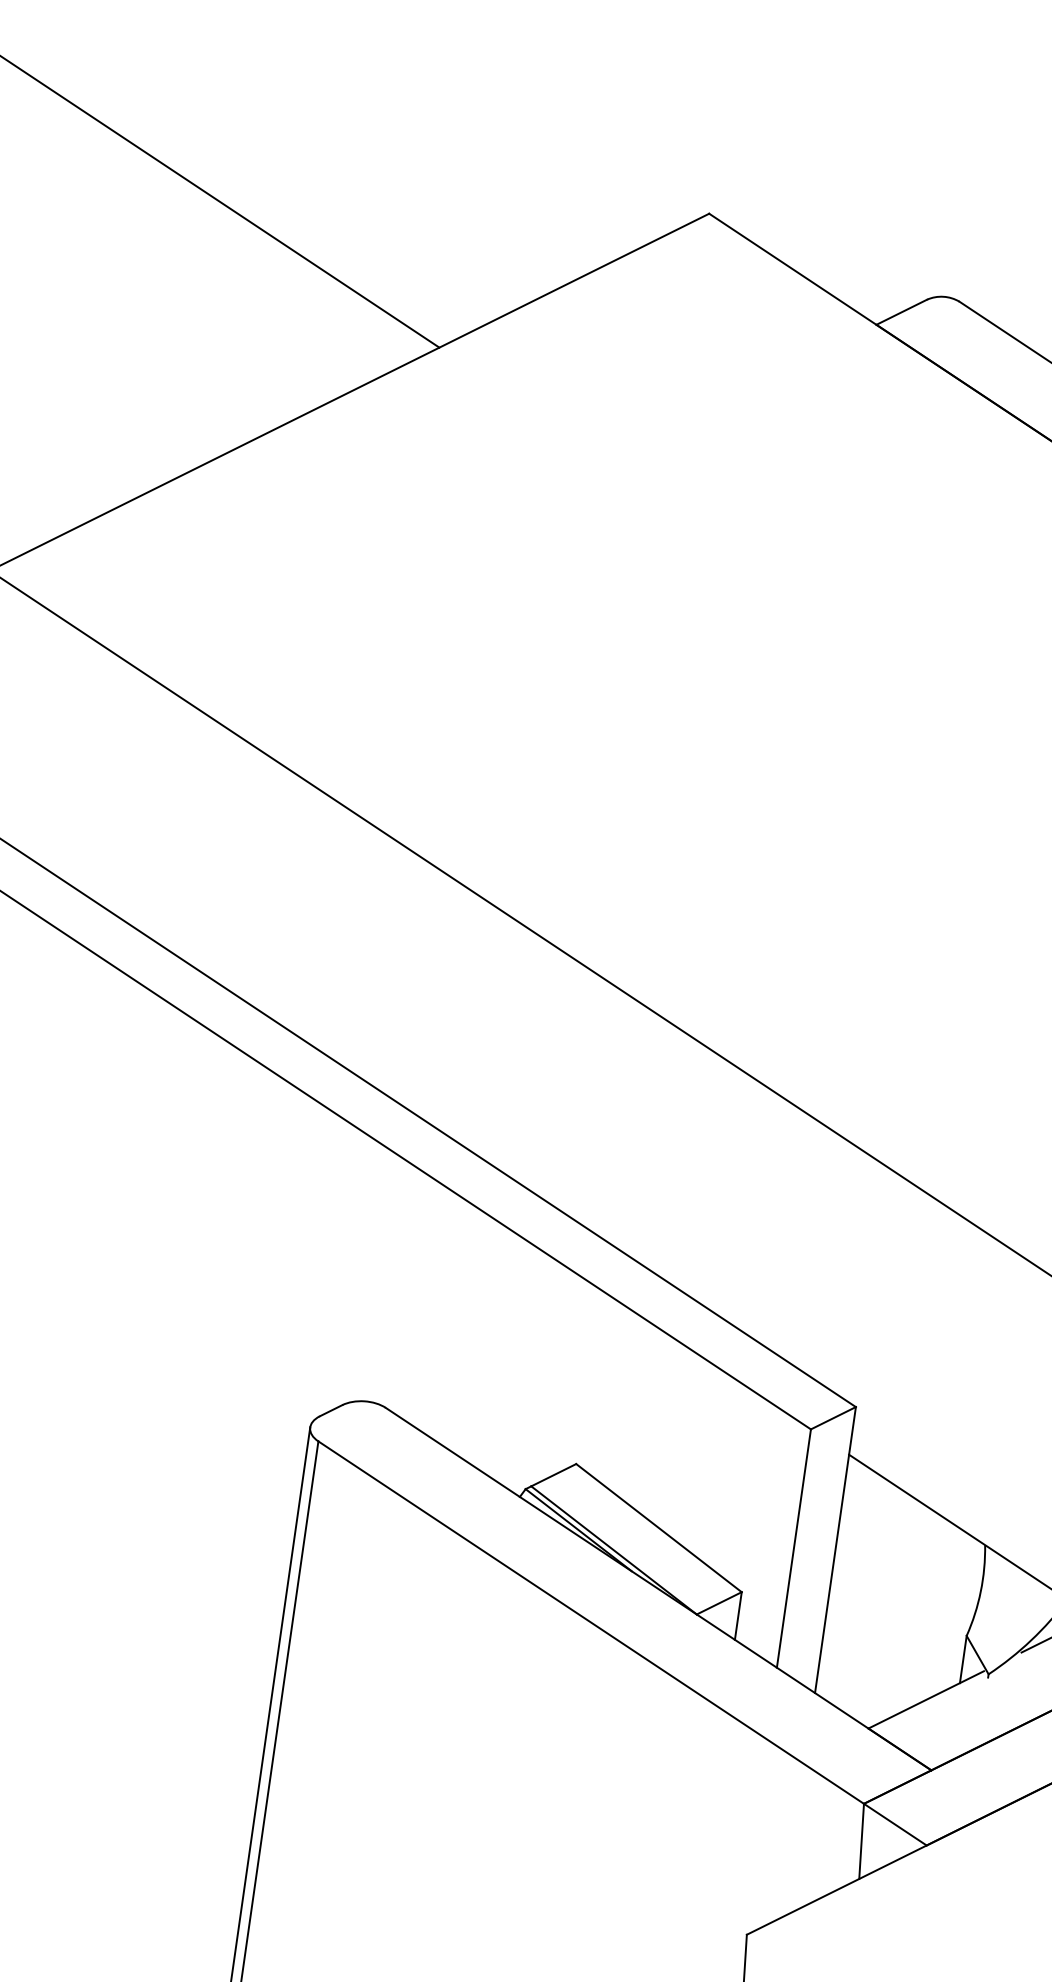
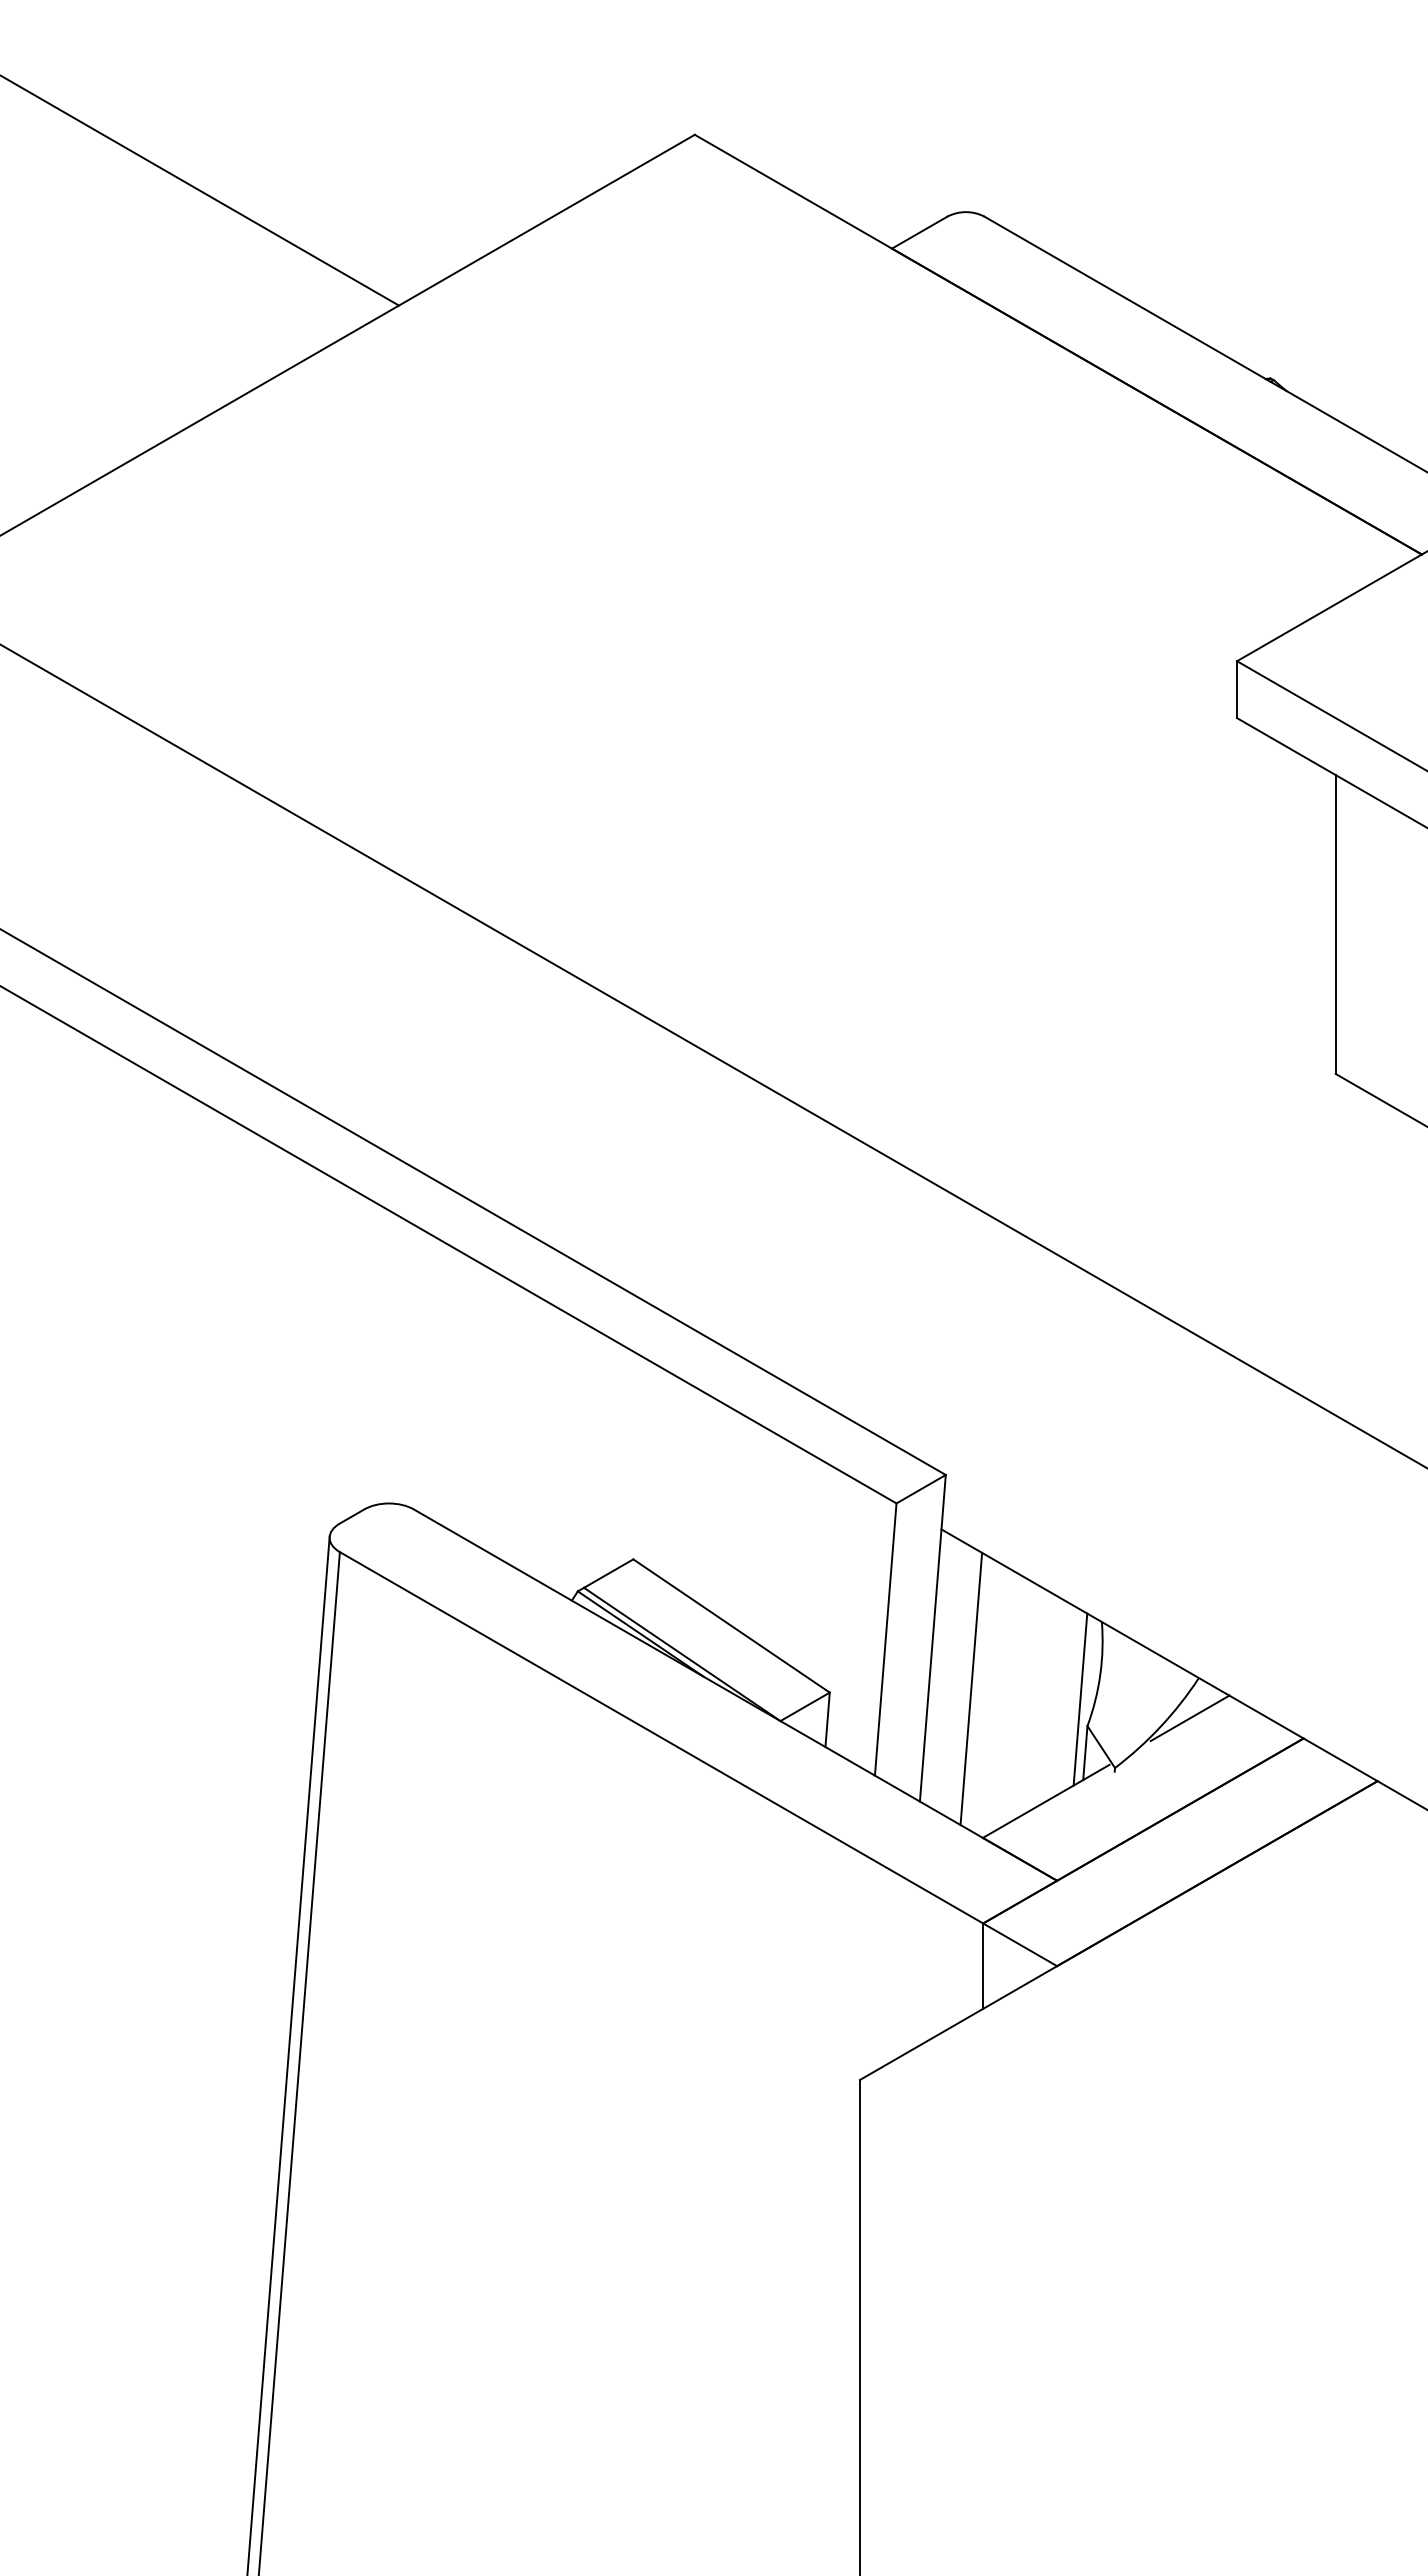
line: (866, 1596) -> (971, 1688), added
line: (962, 1612) -> (1080, 1699), added

